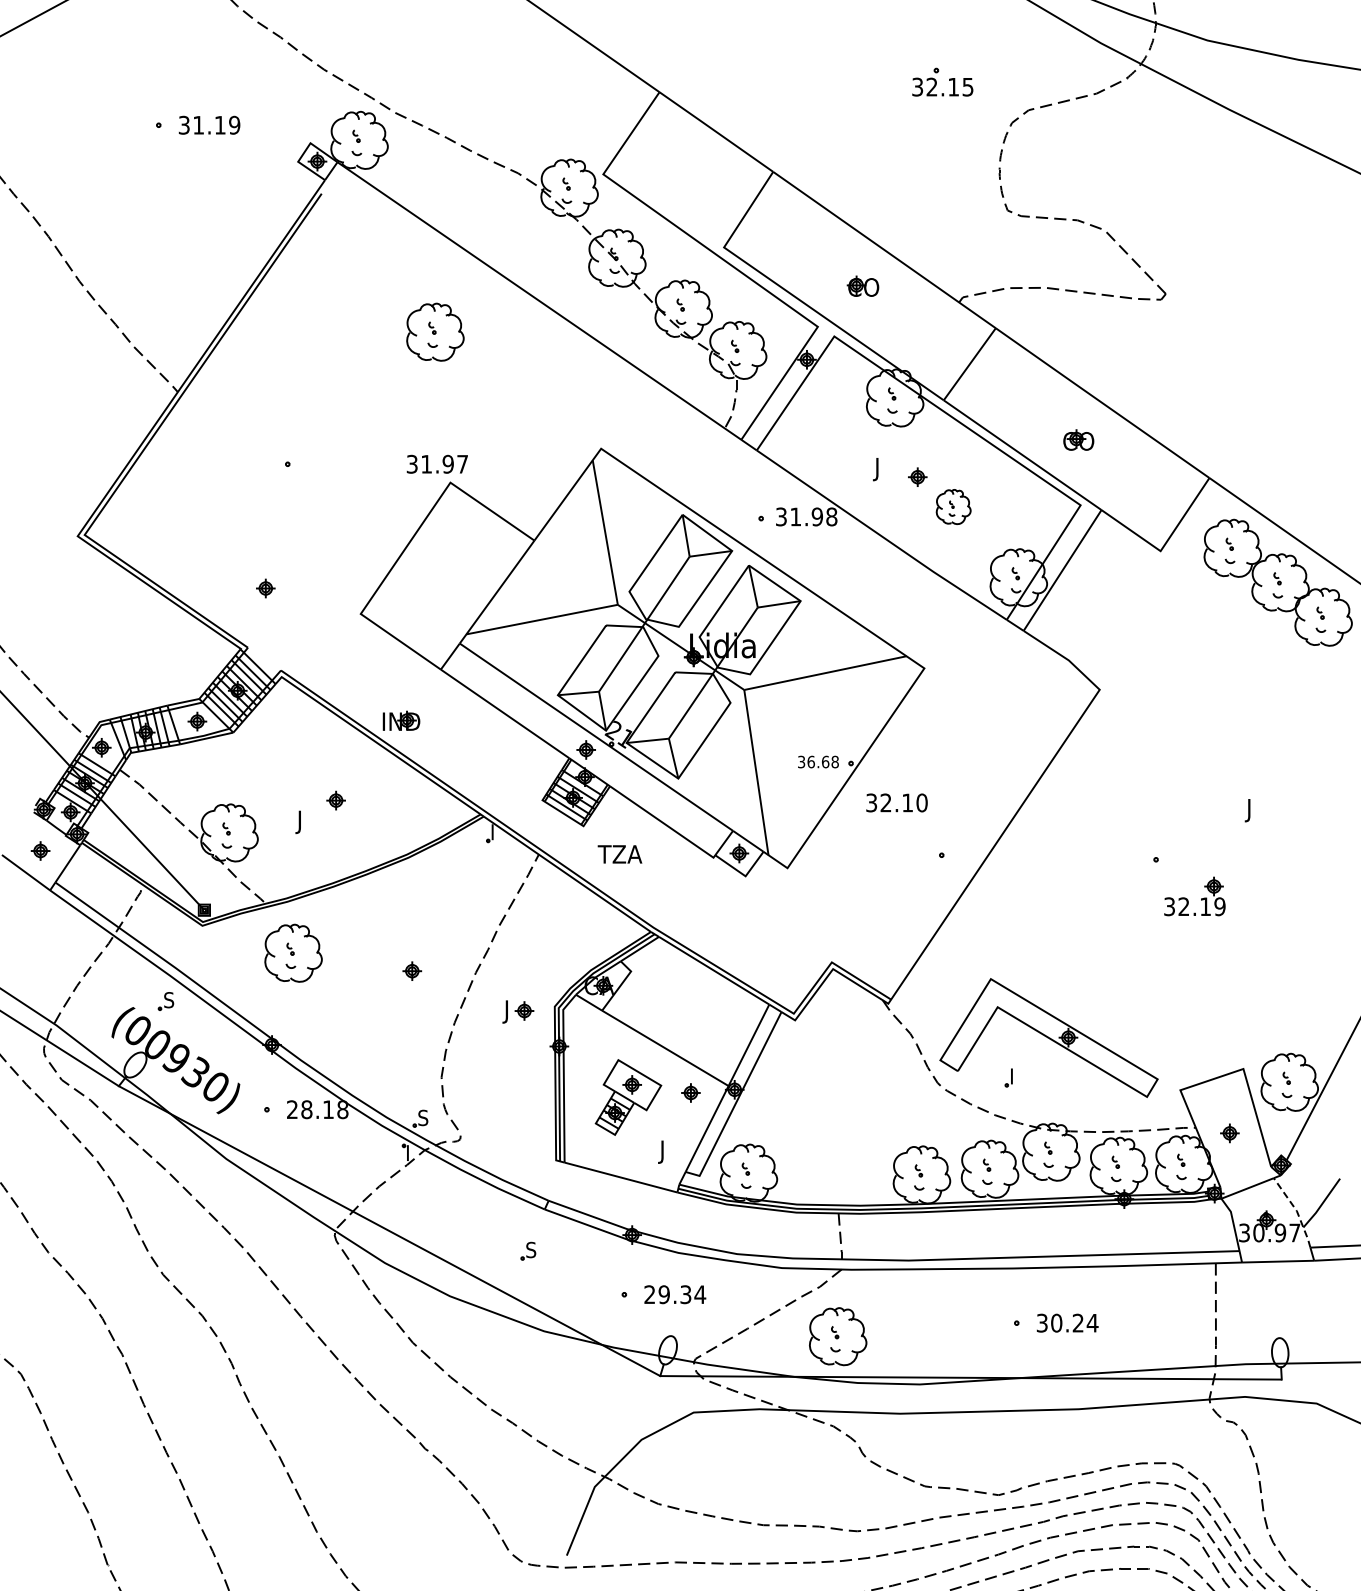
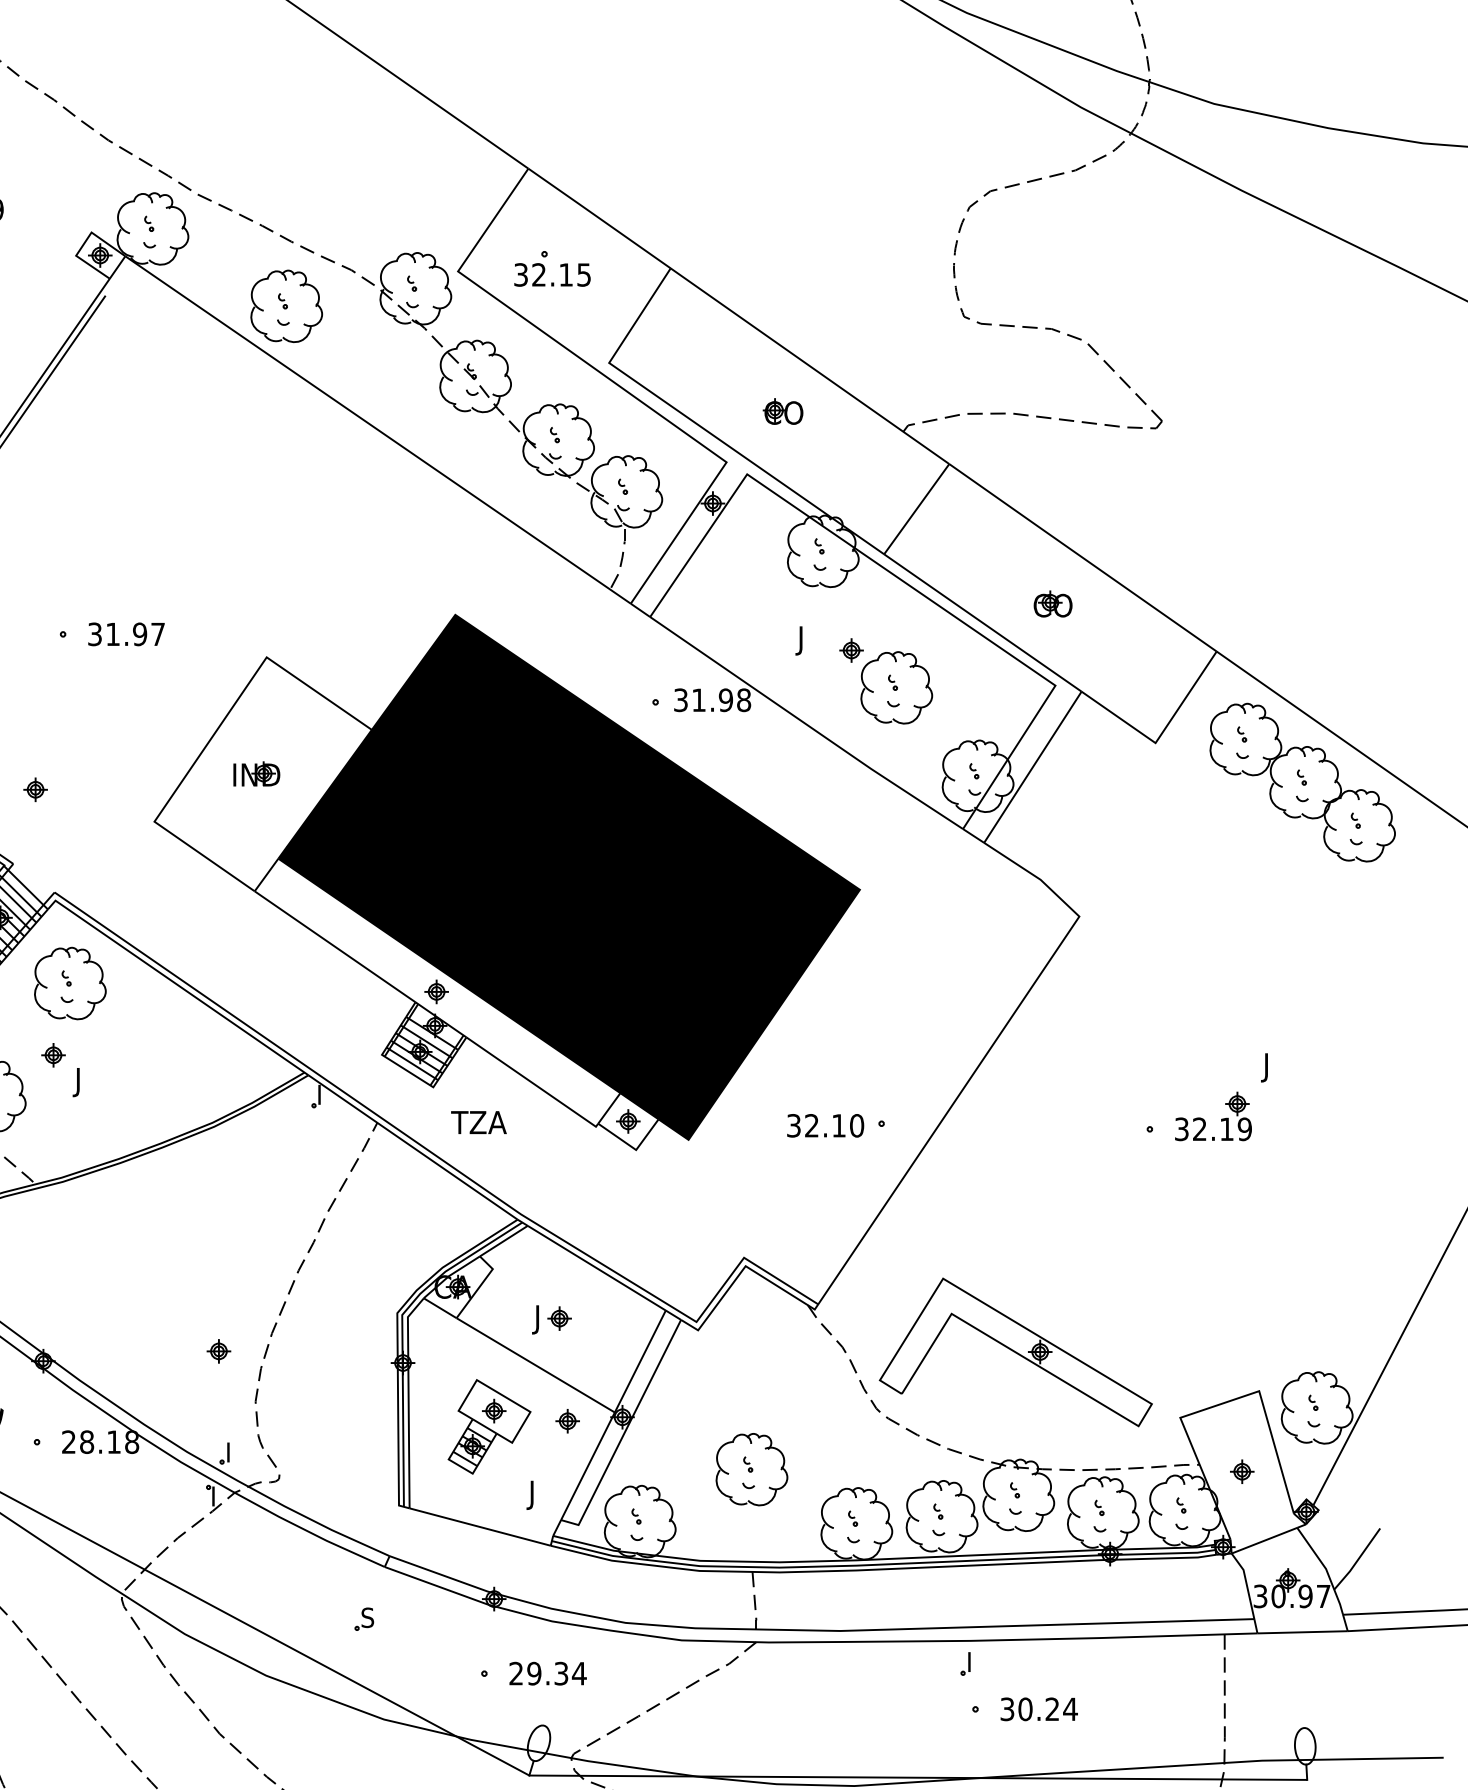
part: (942, 81) -> (552, 267), moved
part: (435, 331) -> (286, 305), moved
text: (436, 463) -> (125, 633), moved
part: (953, 506) -> (896, 687), size x1.67
fill: (691, 658) -> (568, 877), added
part: (401, 720) -> (256, 773), moved
part: (335, 800) -> (52, 1055), moved
text: (896, 802) -> (824, 1125), moved
part: (1188, 900) -> (1205, 1121), moved
part: (293, 952) -> (70, 982), moved
part: (412, 970) -> (219, 1350), moved
part: (518, 1011) -> (552, 1319), moved
part: (1008, 1077) -> (965, 1663), moved
text: (423, 1117) -> (232, 1451), S -> I
line: (1296, 1211) -> (1325, 1569), dashed -> solid
part: (838, 1336) -> (752, 1469), moved

